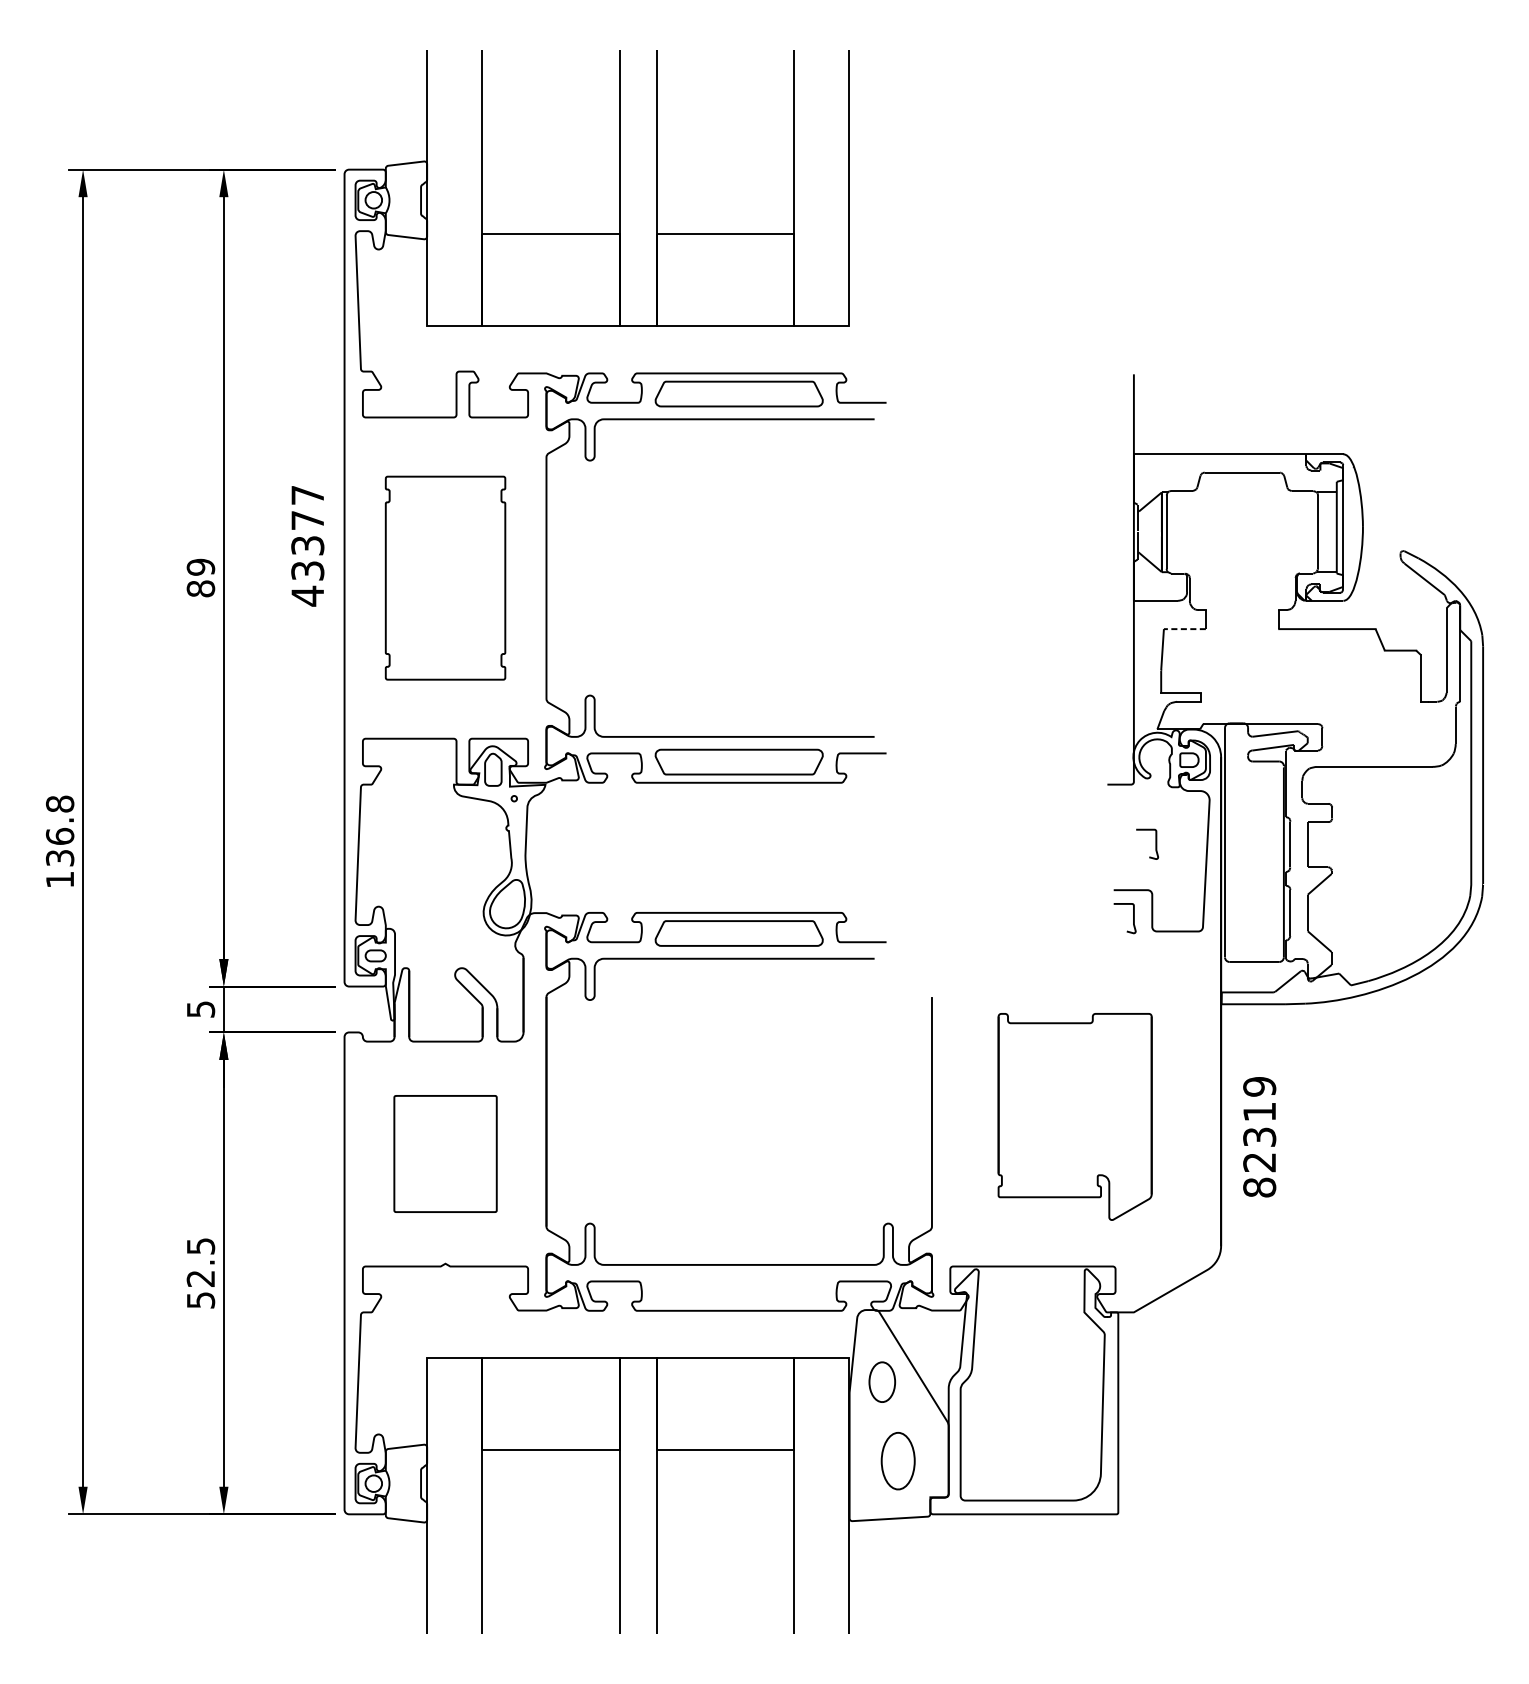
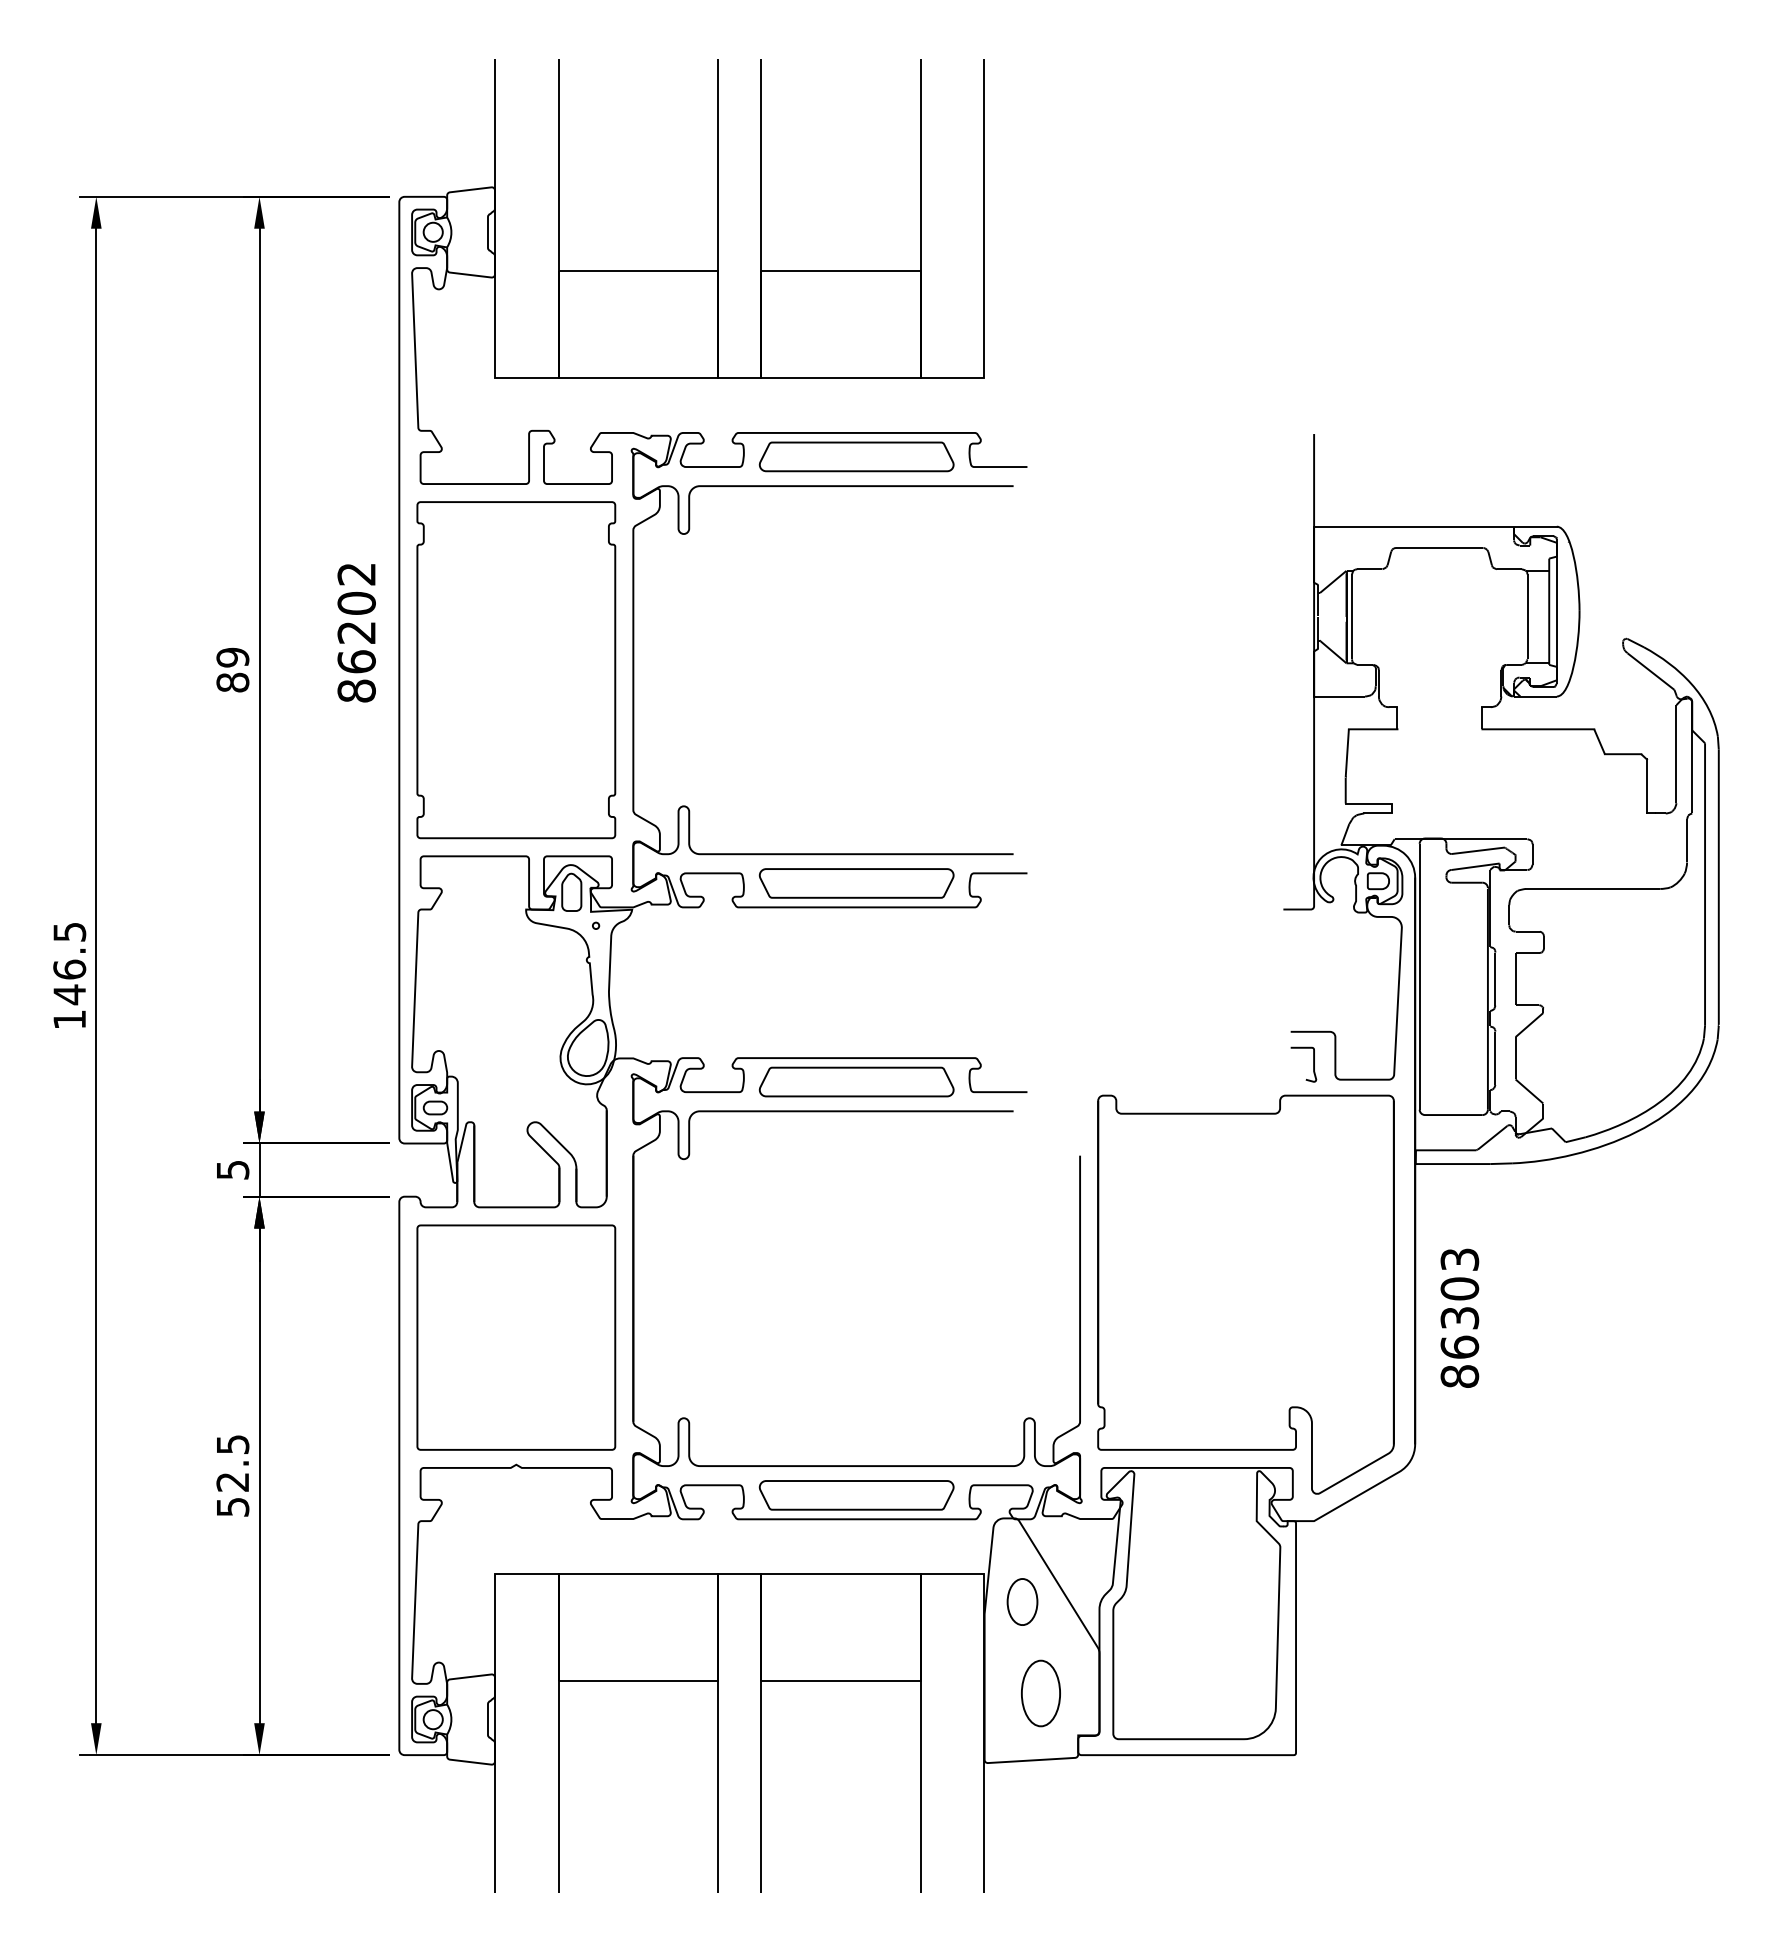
text: (307, 546) -> (356, 633), 43377 -> 86202
part: (445, 578) -> (516, 670), size x1.43
line: (1184, 629) -> (1372, 729), dashed -> solid
text: (59, 831) -> (69, 963), 136.8 -> 146.5
curve: (1155, 844) -> (1339, 978), removed
part: (1074, 1116) -> (1245, 1294), size x1.67
text: (1259, 1124) -> (1459, 1303), 82319 -> 86303
part: (445, 1153) -> (516, 1337), size x1.67
curve: (739, 1301) -> (856, 1508), added

